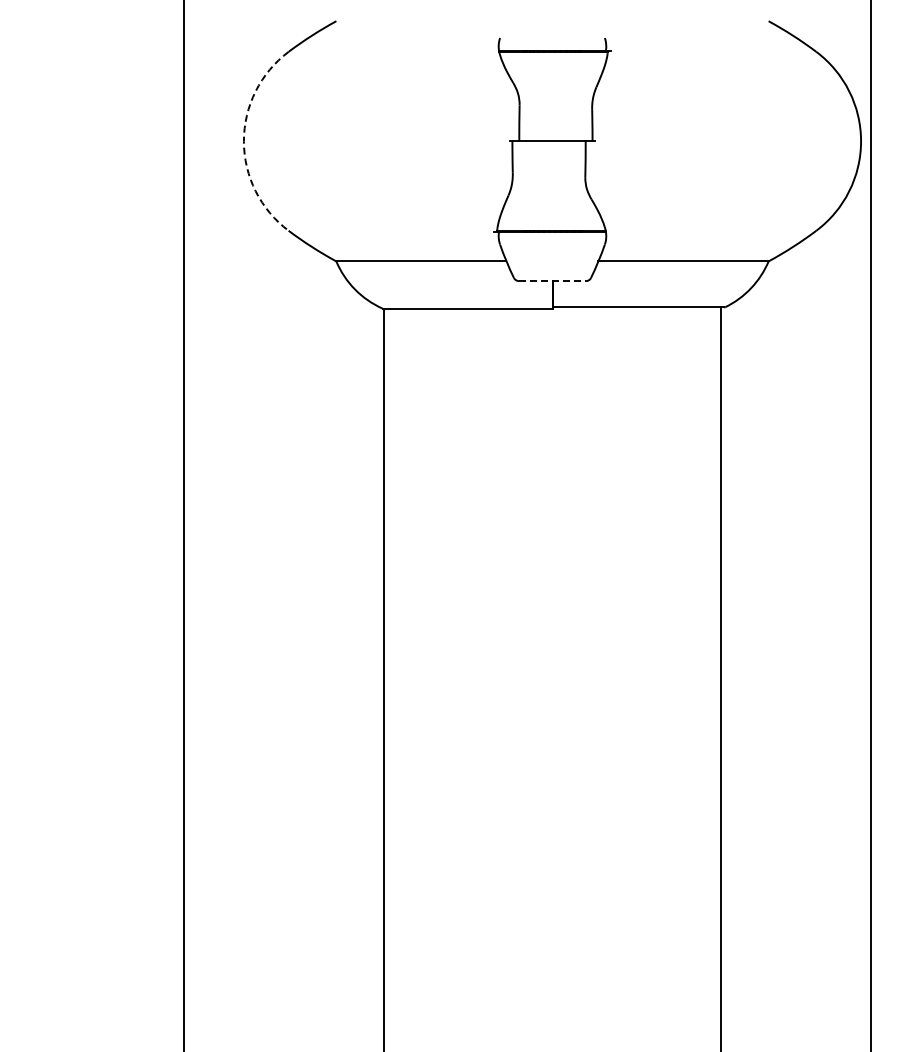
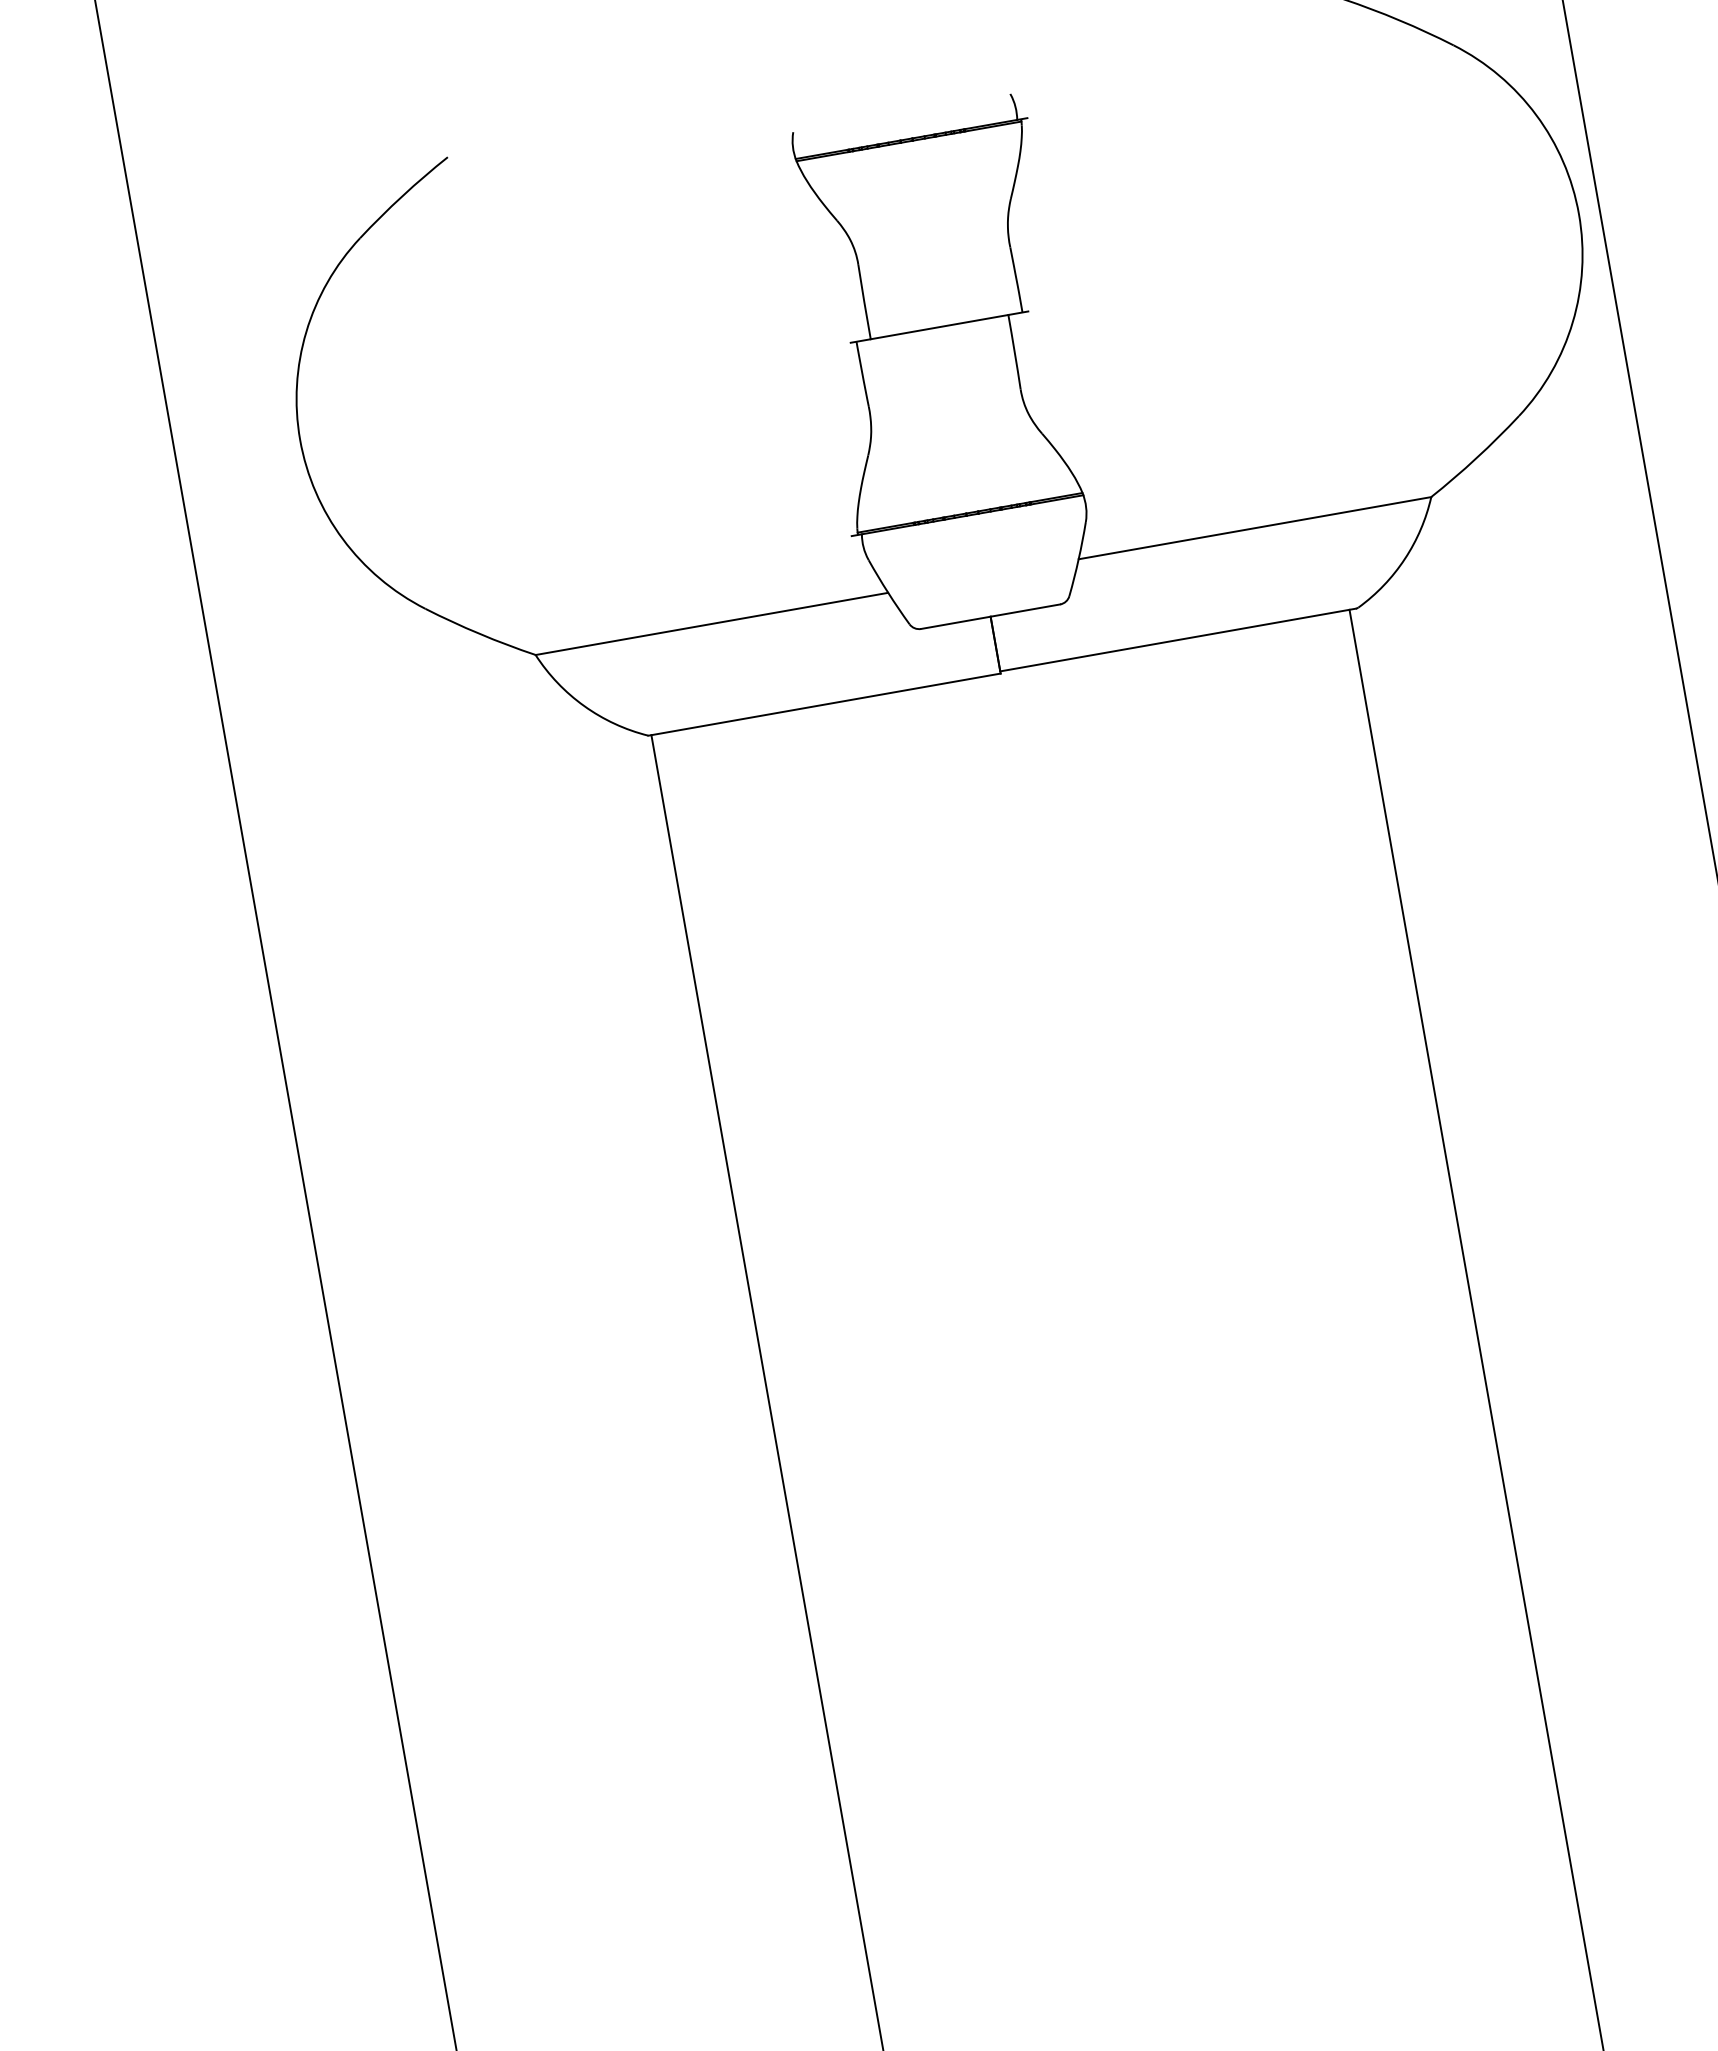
arc: (243, 141) -> (299, 440), dashed -> solid
line: (552, 281) -> (990, 617), dashed -> solid

